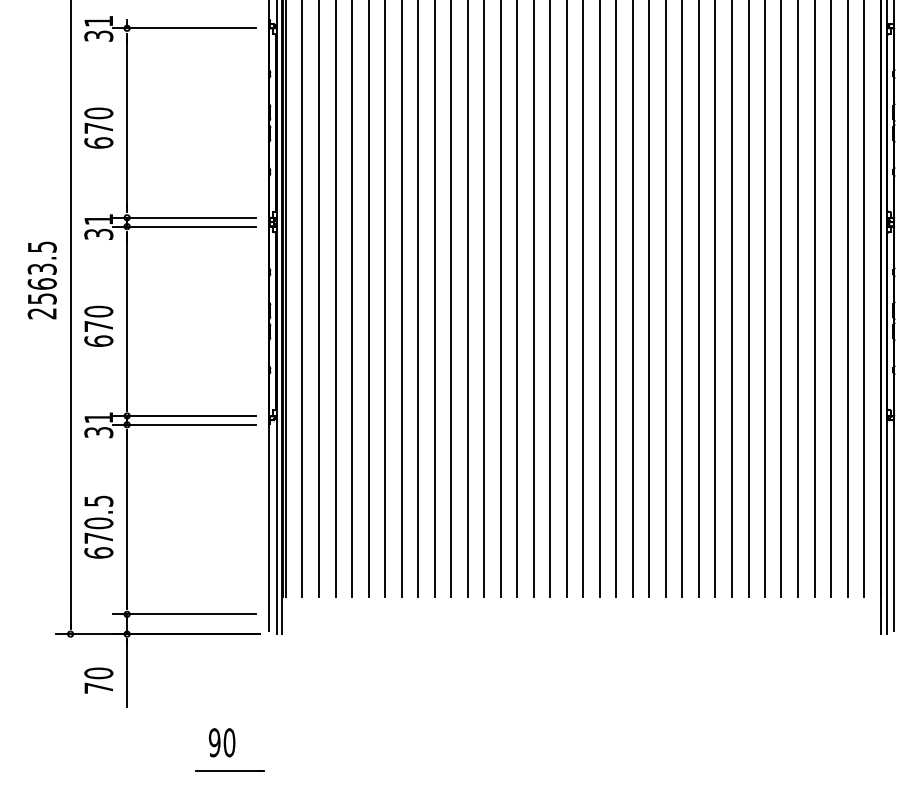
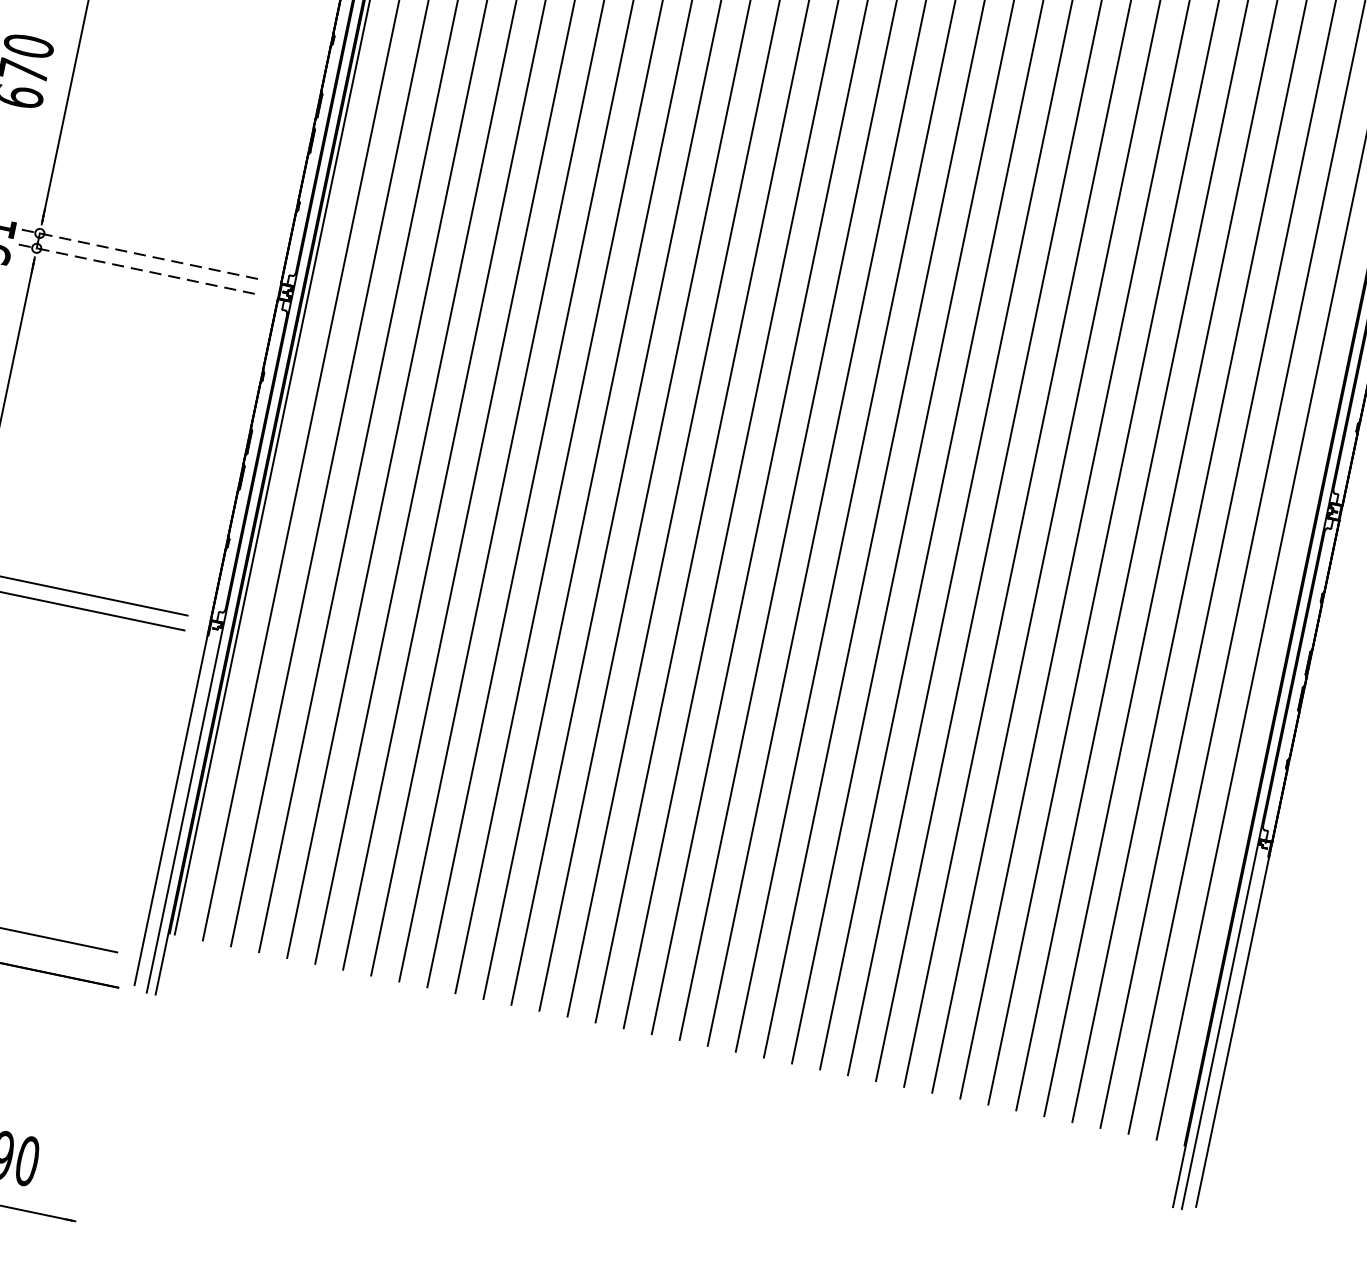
line: (183, 217) -> (135, 252), solid -> dashed
line: (183, 226) -> (132, 268), solid -> dashed

